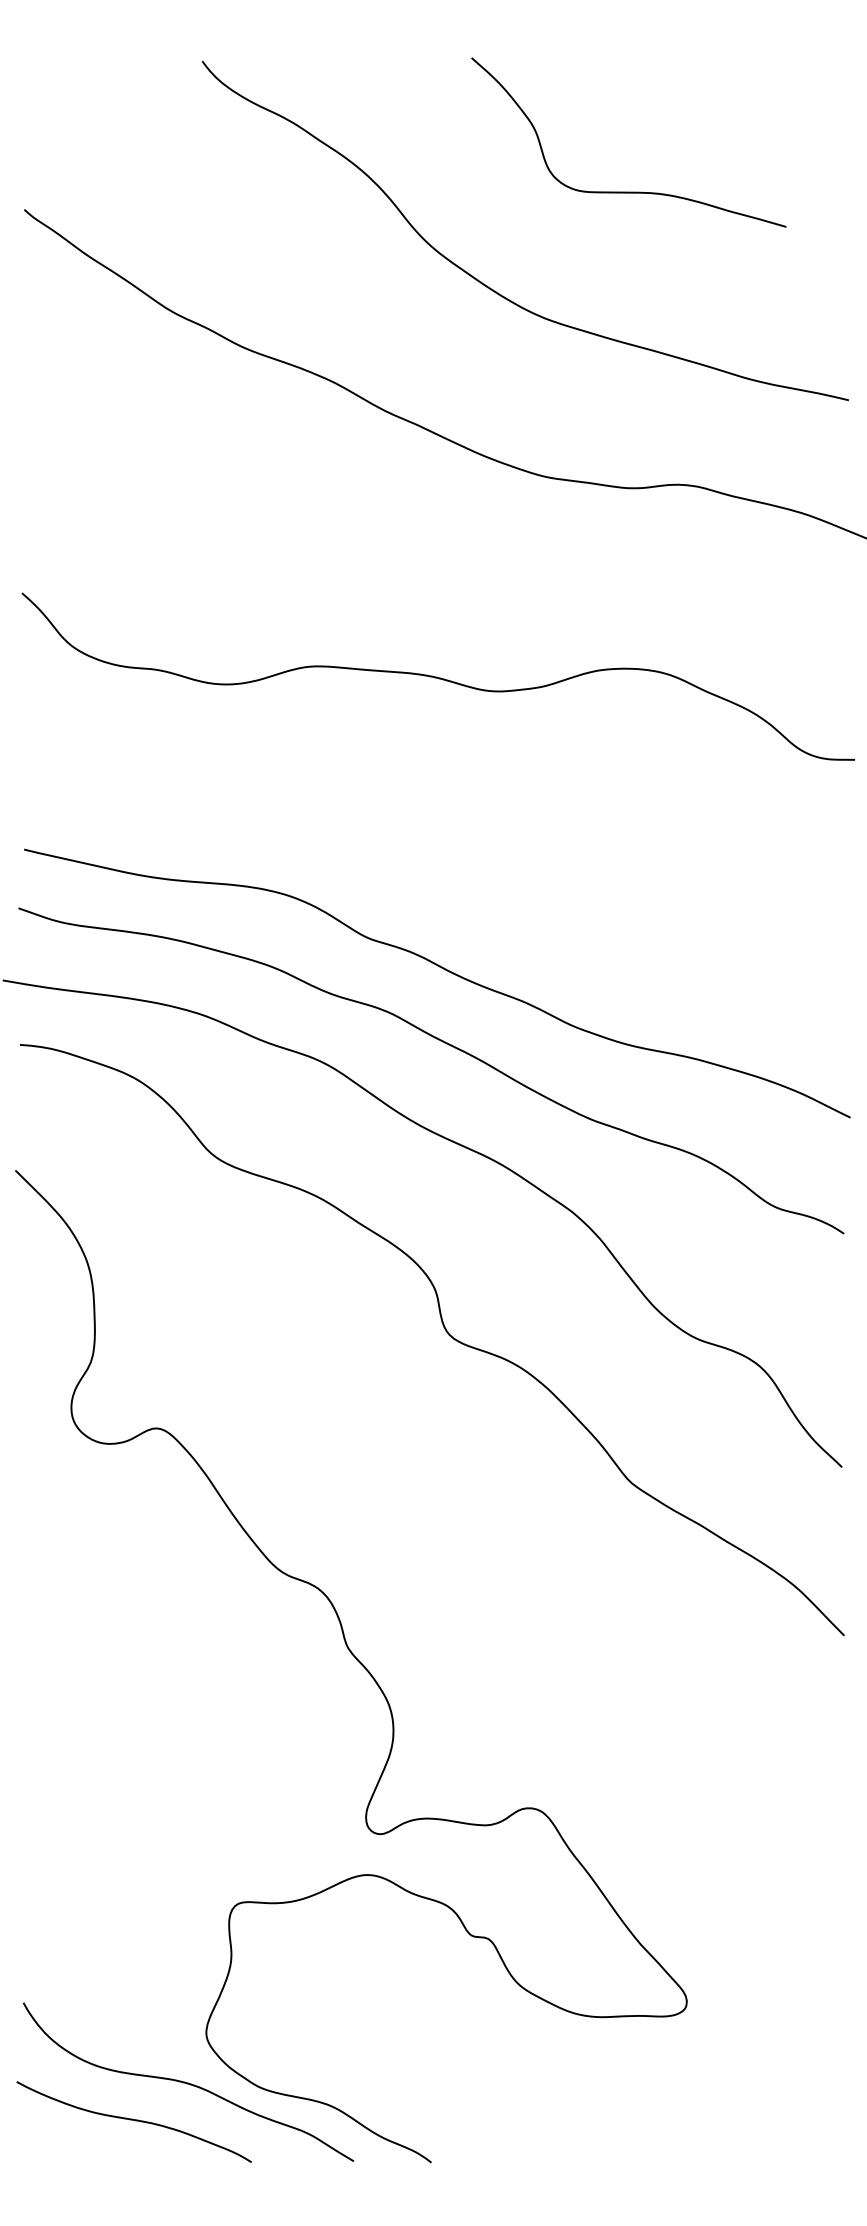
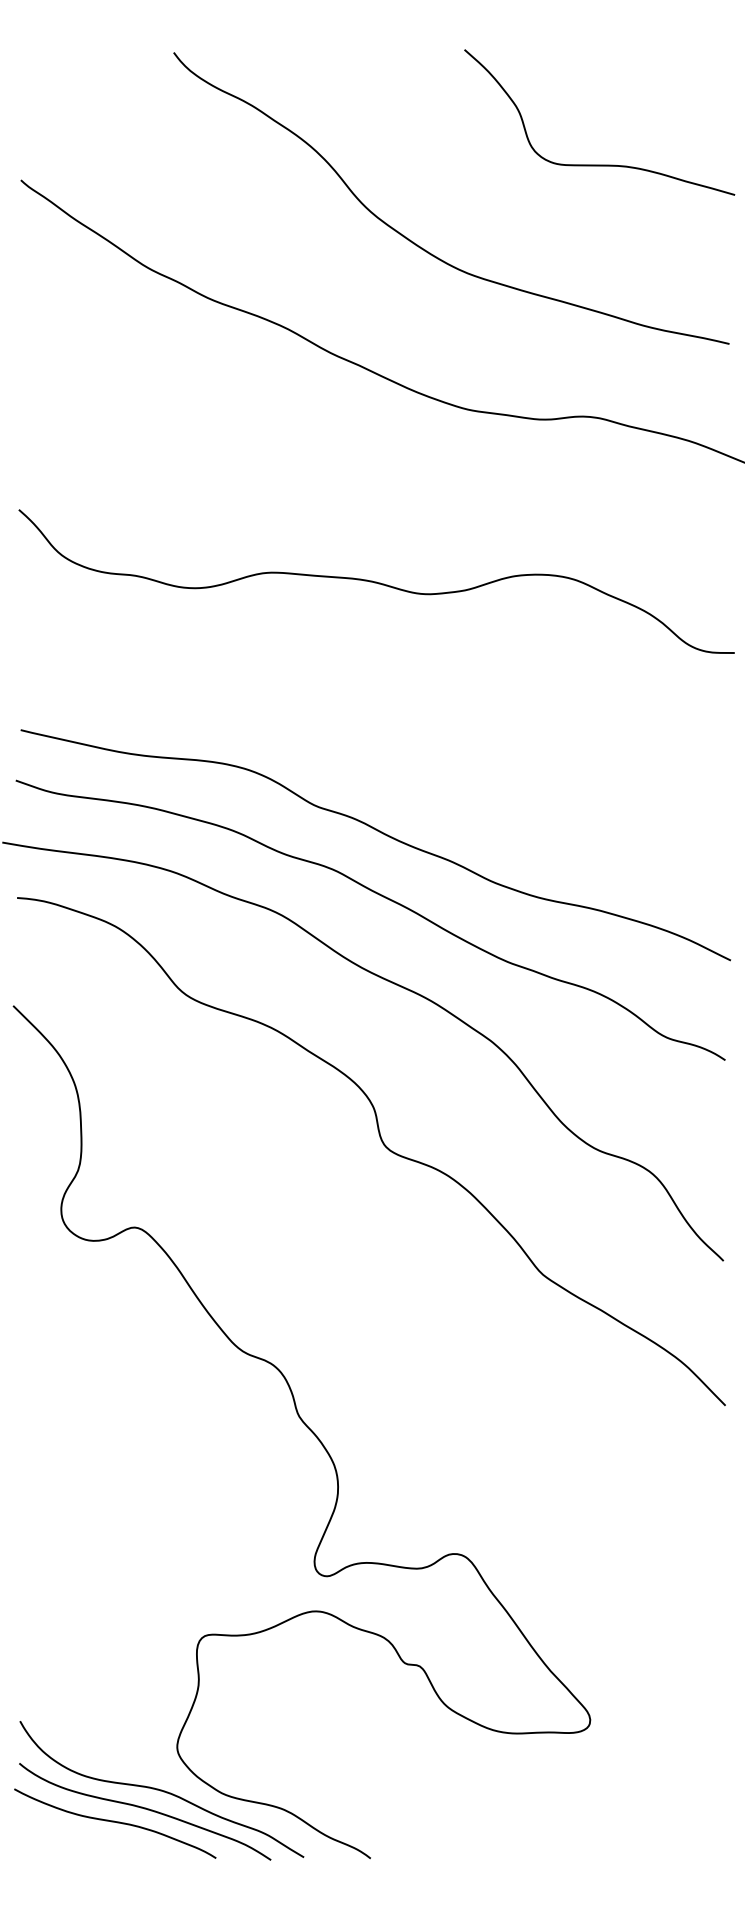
curve: (628, 191) -> (599, 164), moved
curve: (168, 2105) -> (144, 1809), added

